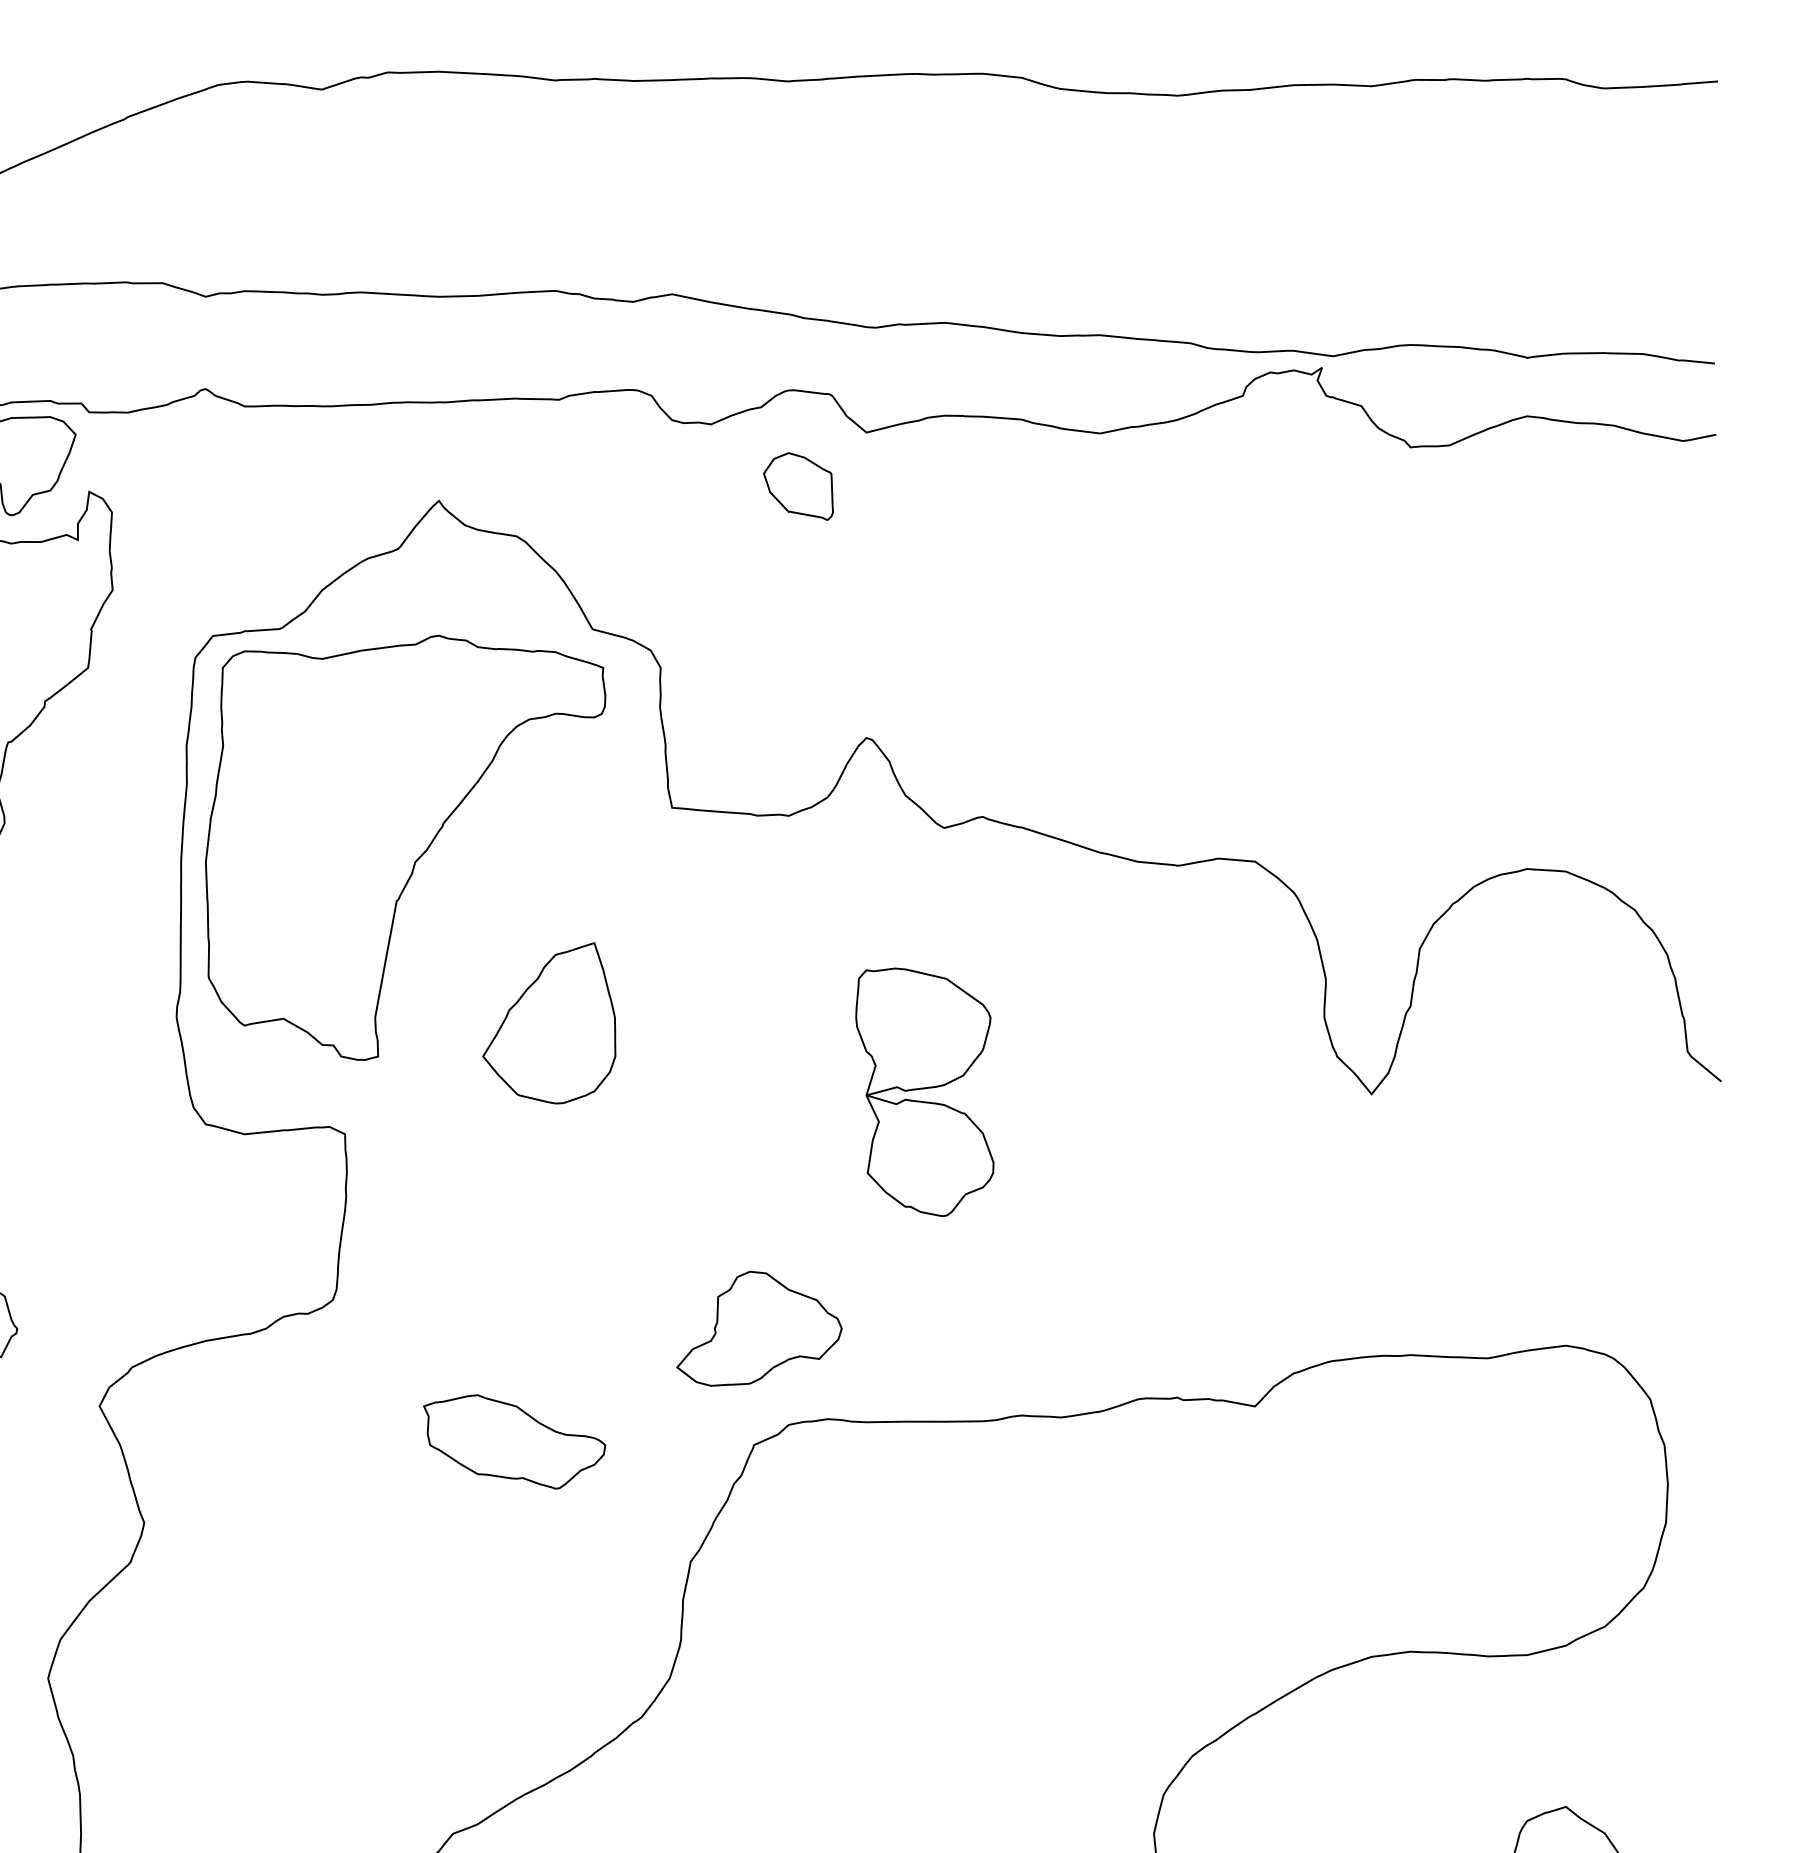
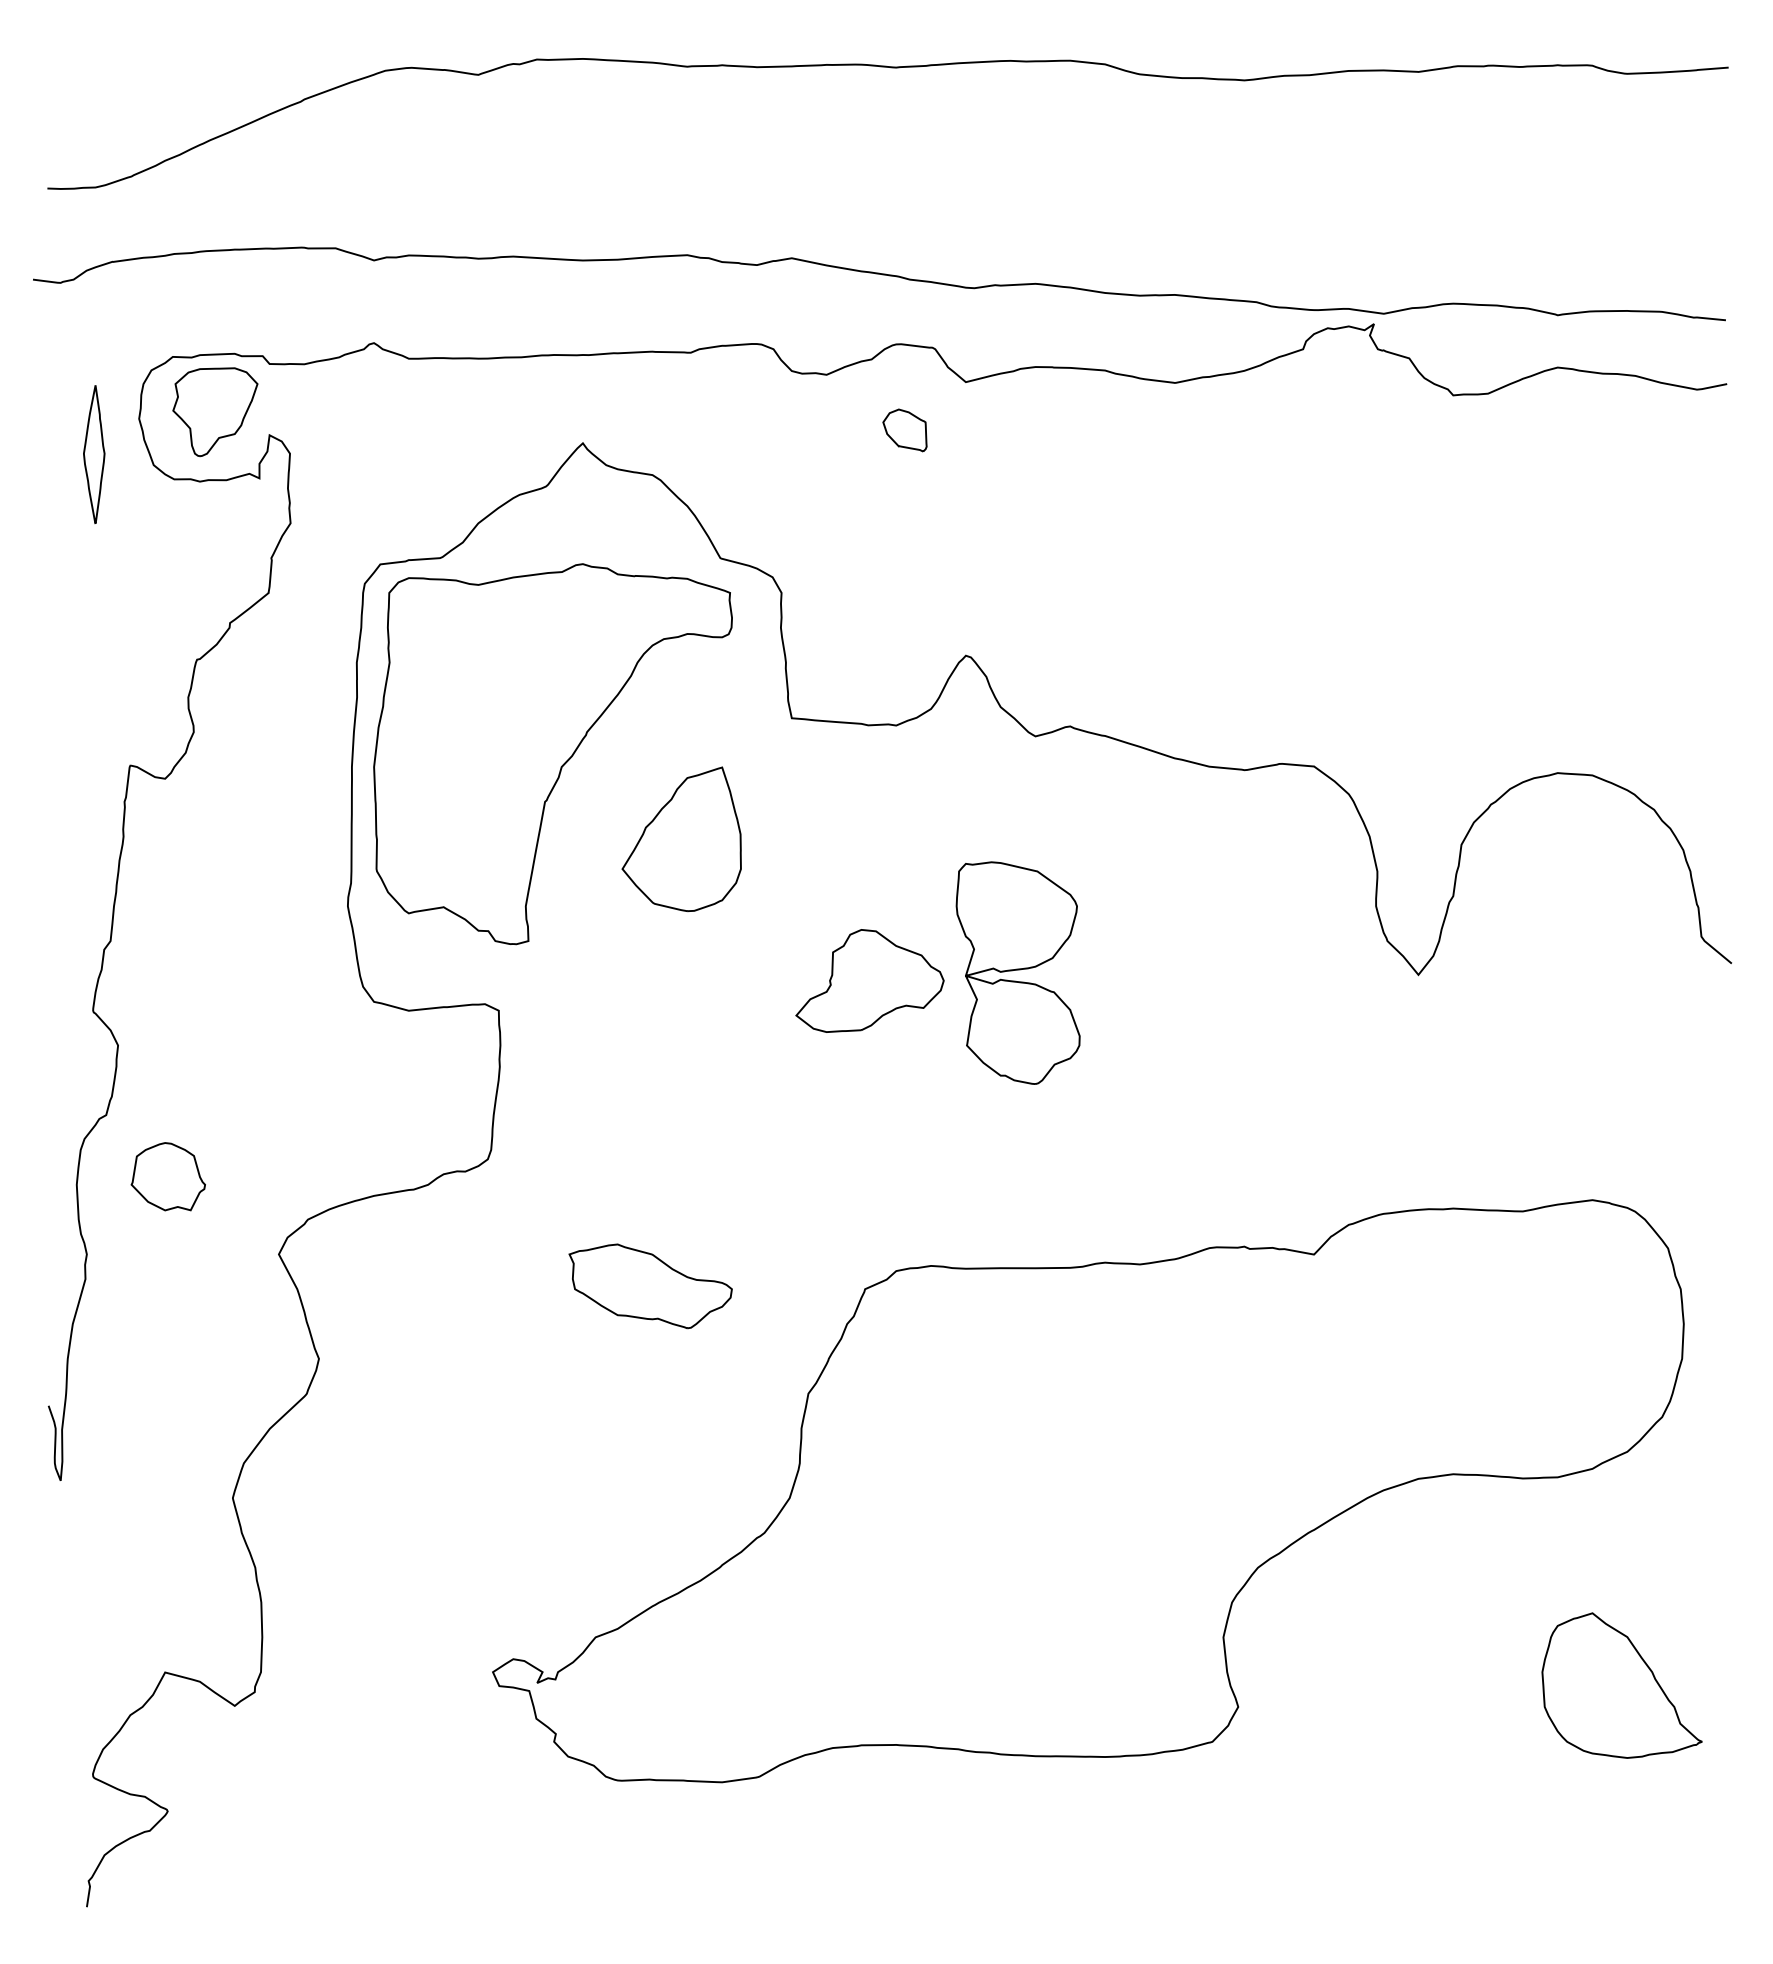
part: (797, 486) -> (904, 430), size x0.7
part: (549, 1023) -> (681, 839), moved
part: (758, 1328) -> (869, 980), moved

